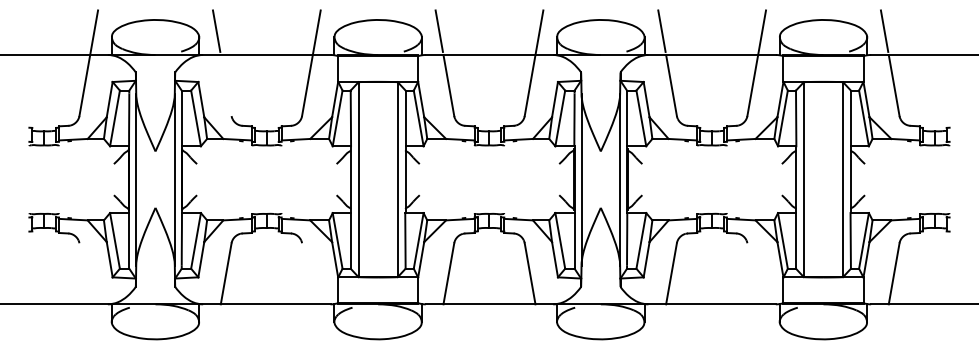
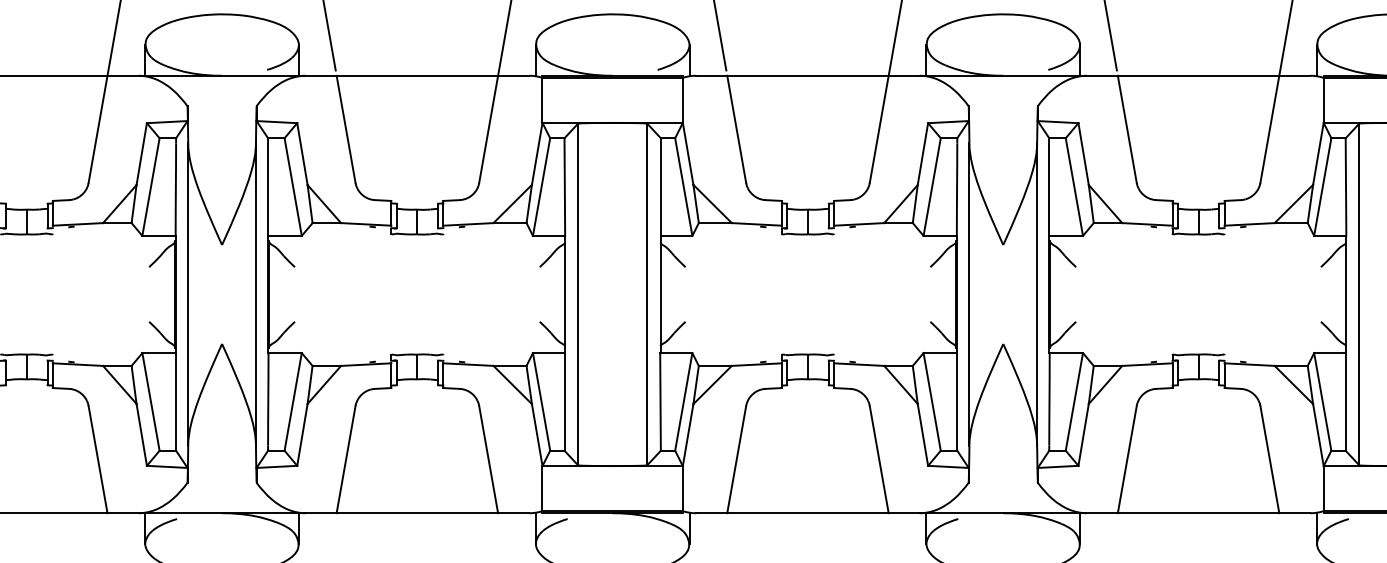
line: (225, 85) -> (344, 129), added
line: (84, 273) -> (97, 459), added
line: (307, 273) -> (488, 459), added
line: (752, 273) -> (1269, 459), added

